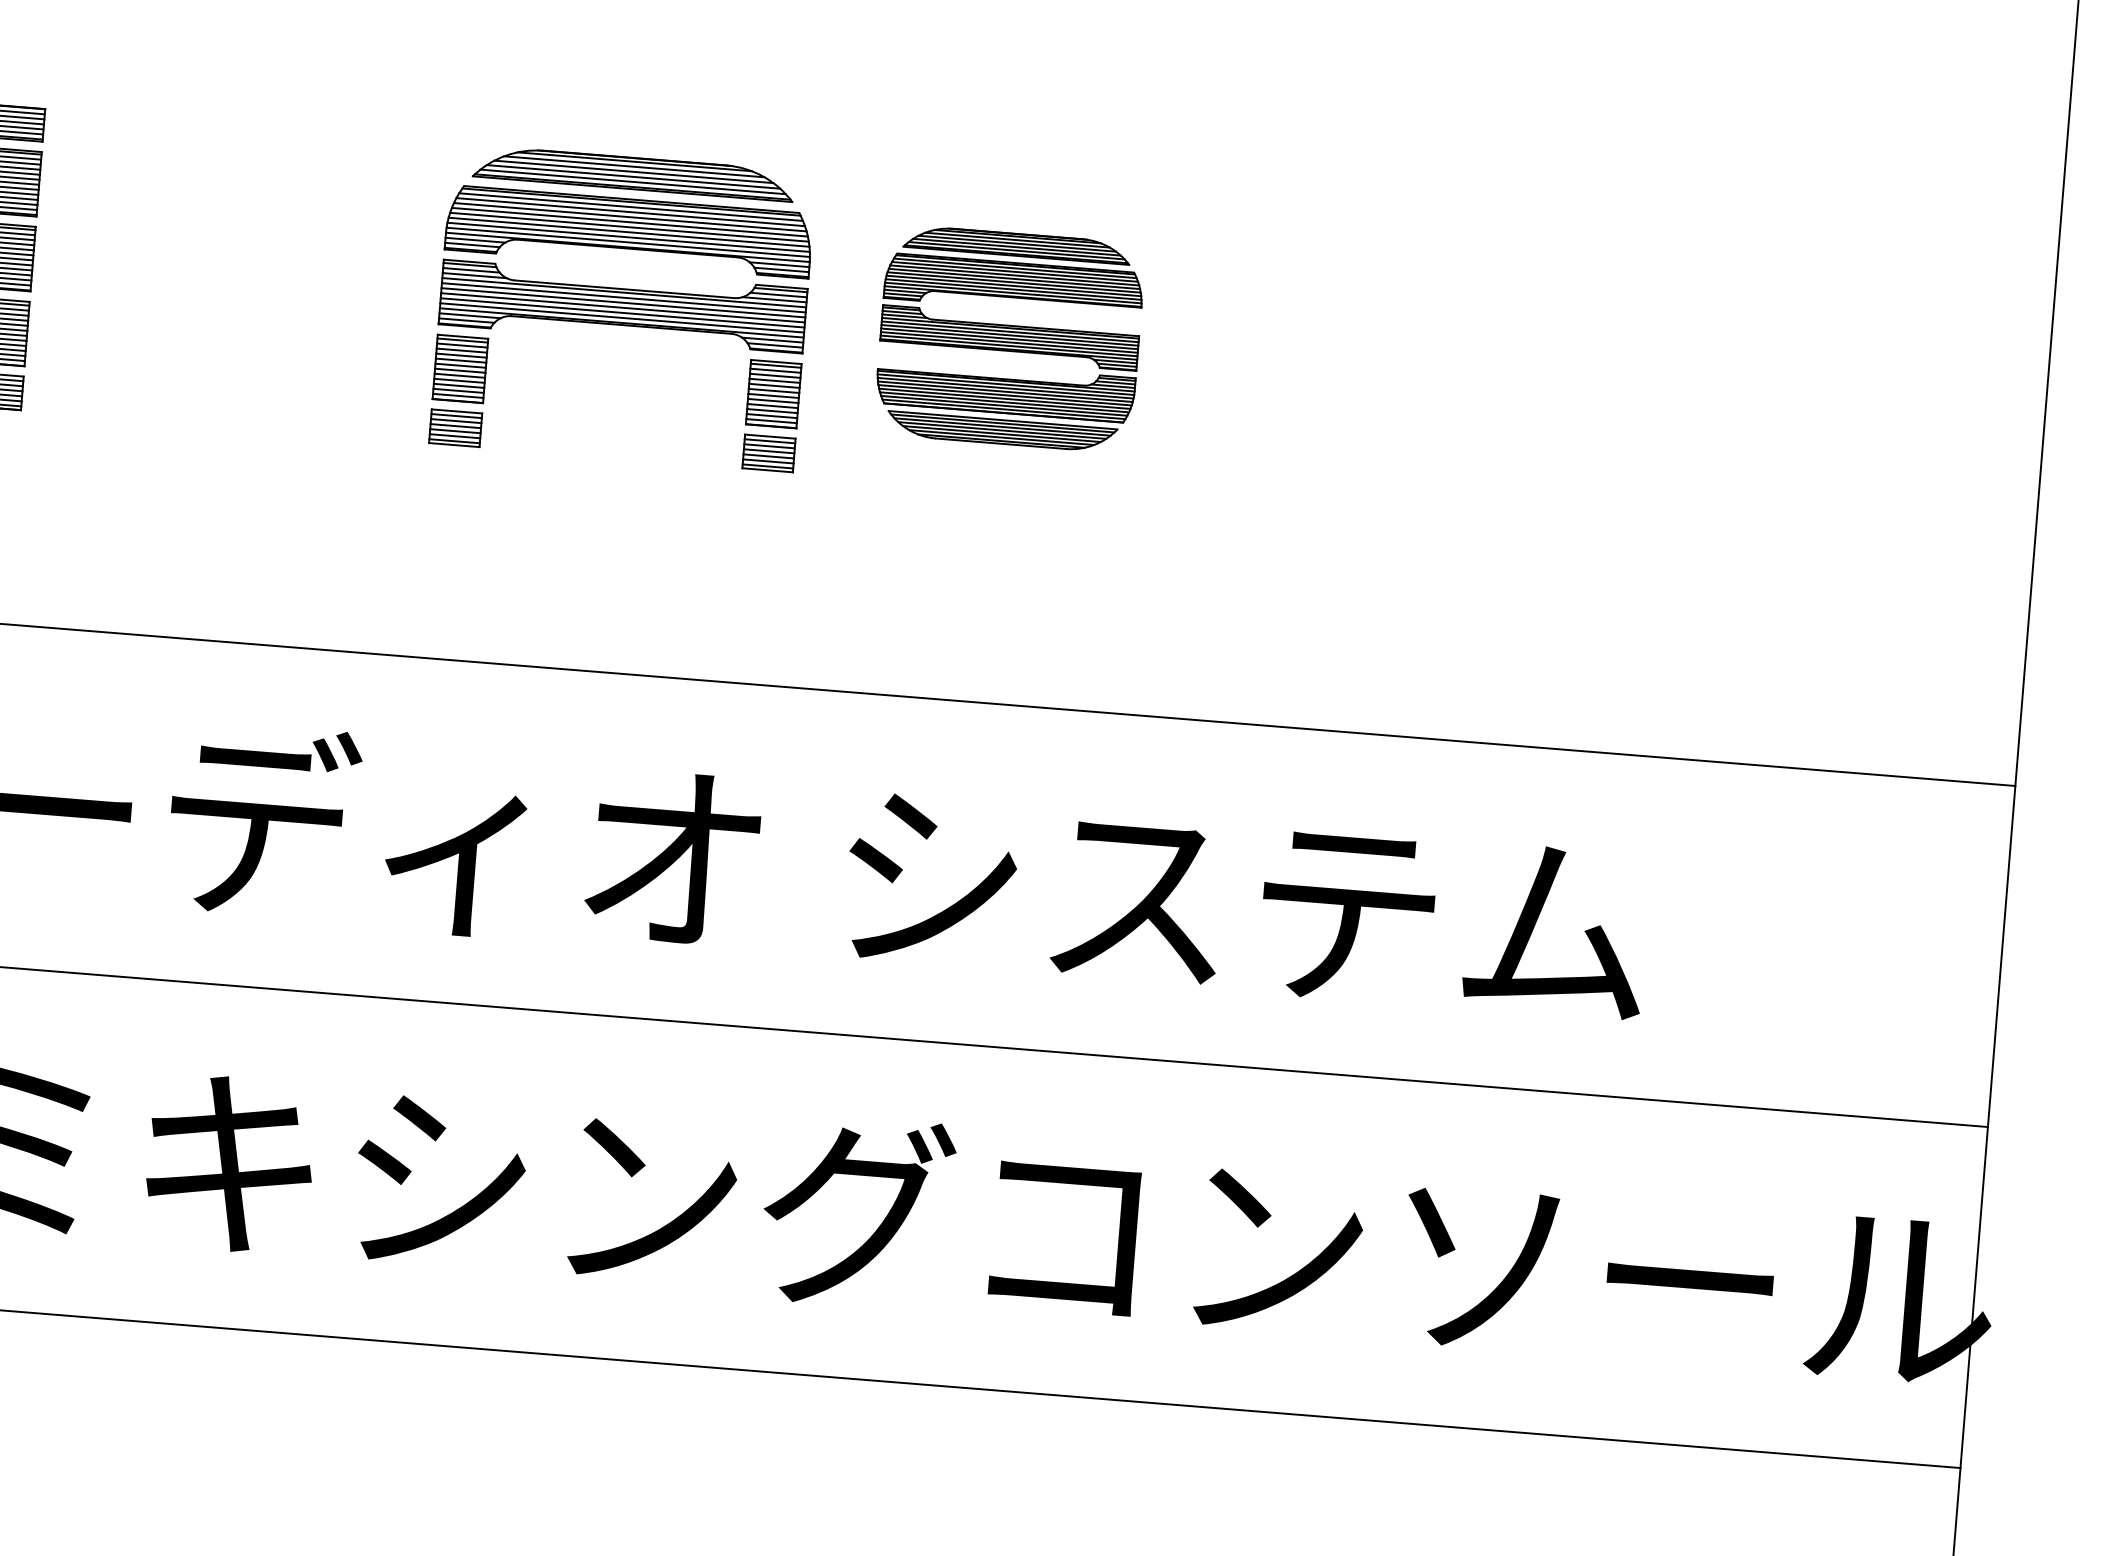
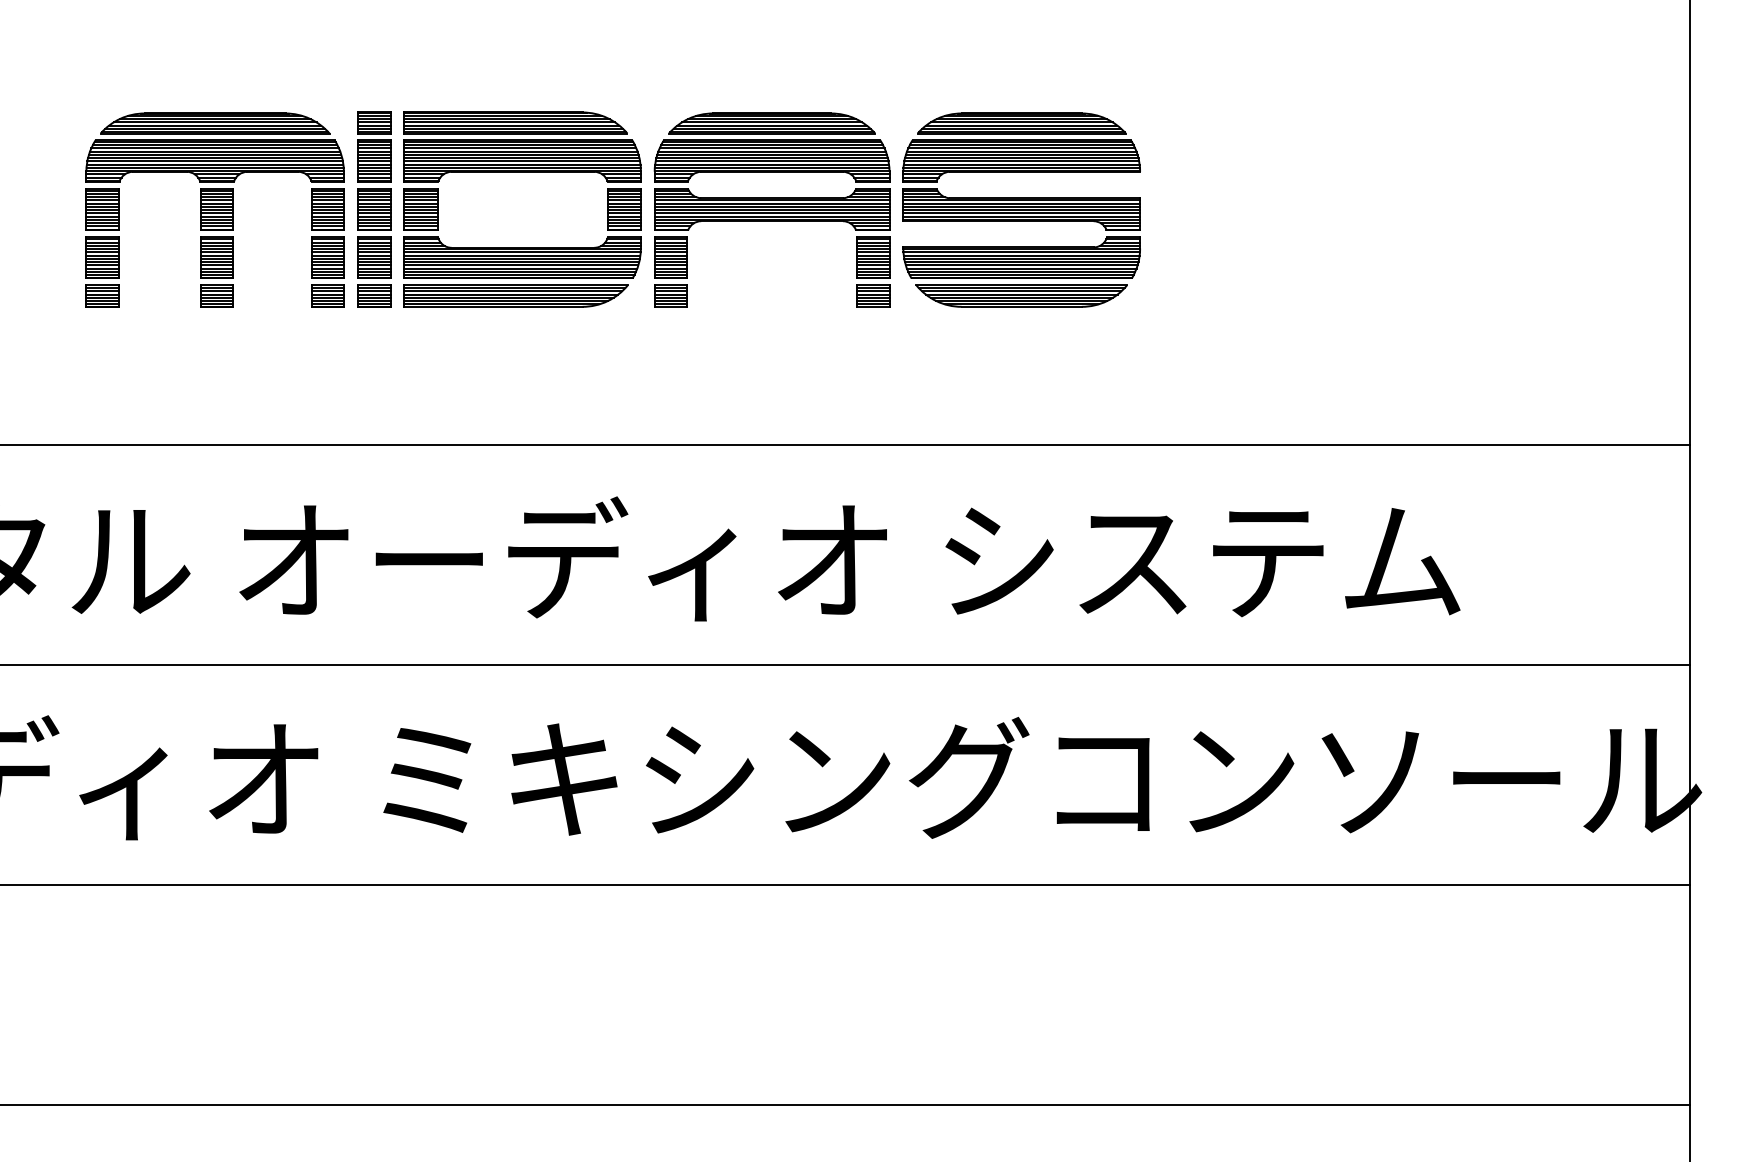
part: (241, 218) -> (522, 172), added
part: (1009, 337) -> (1021, 209), size x1.43

